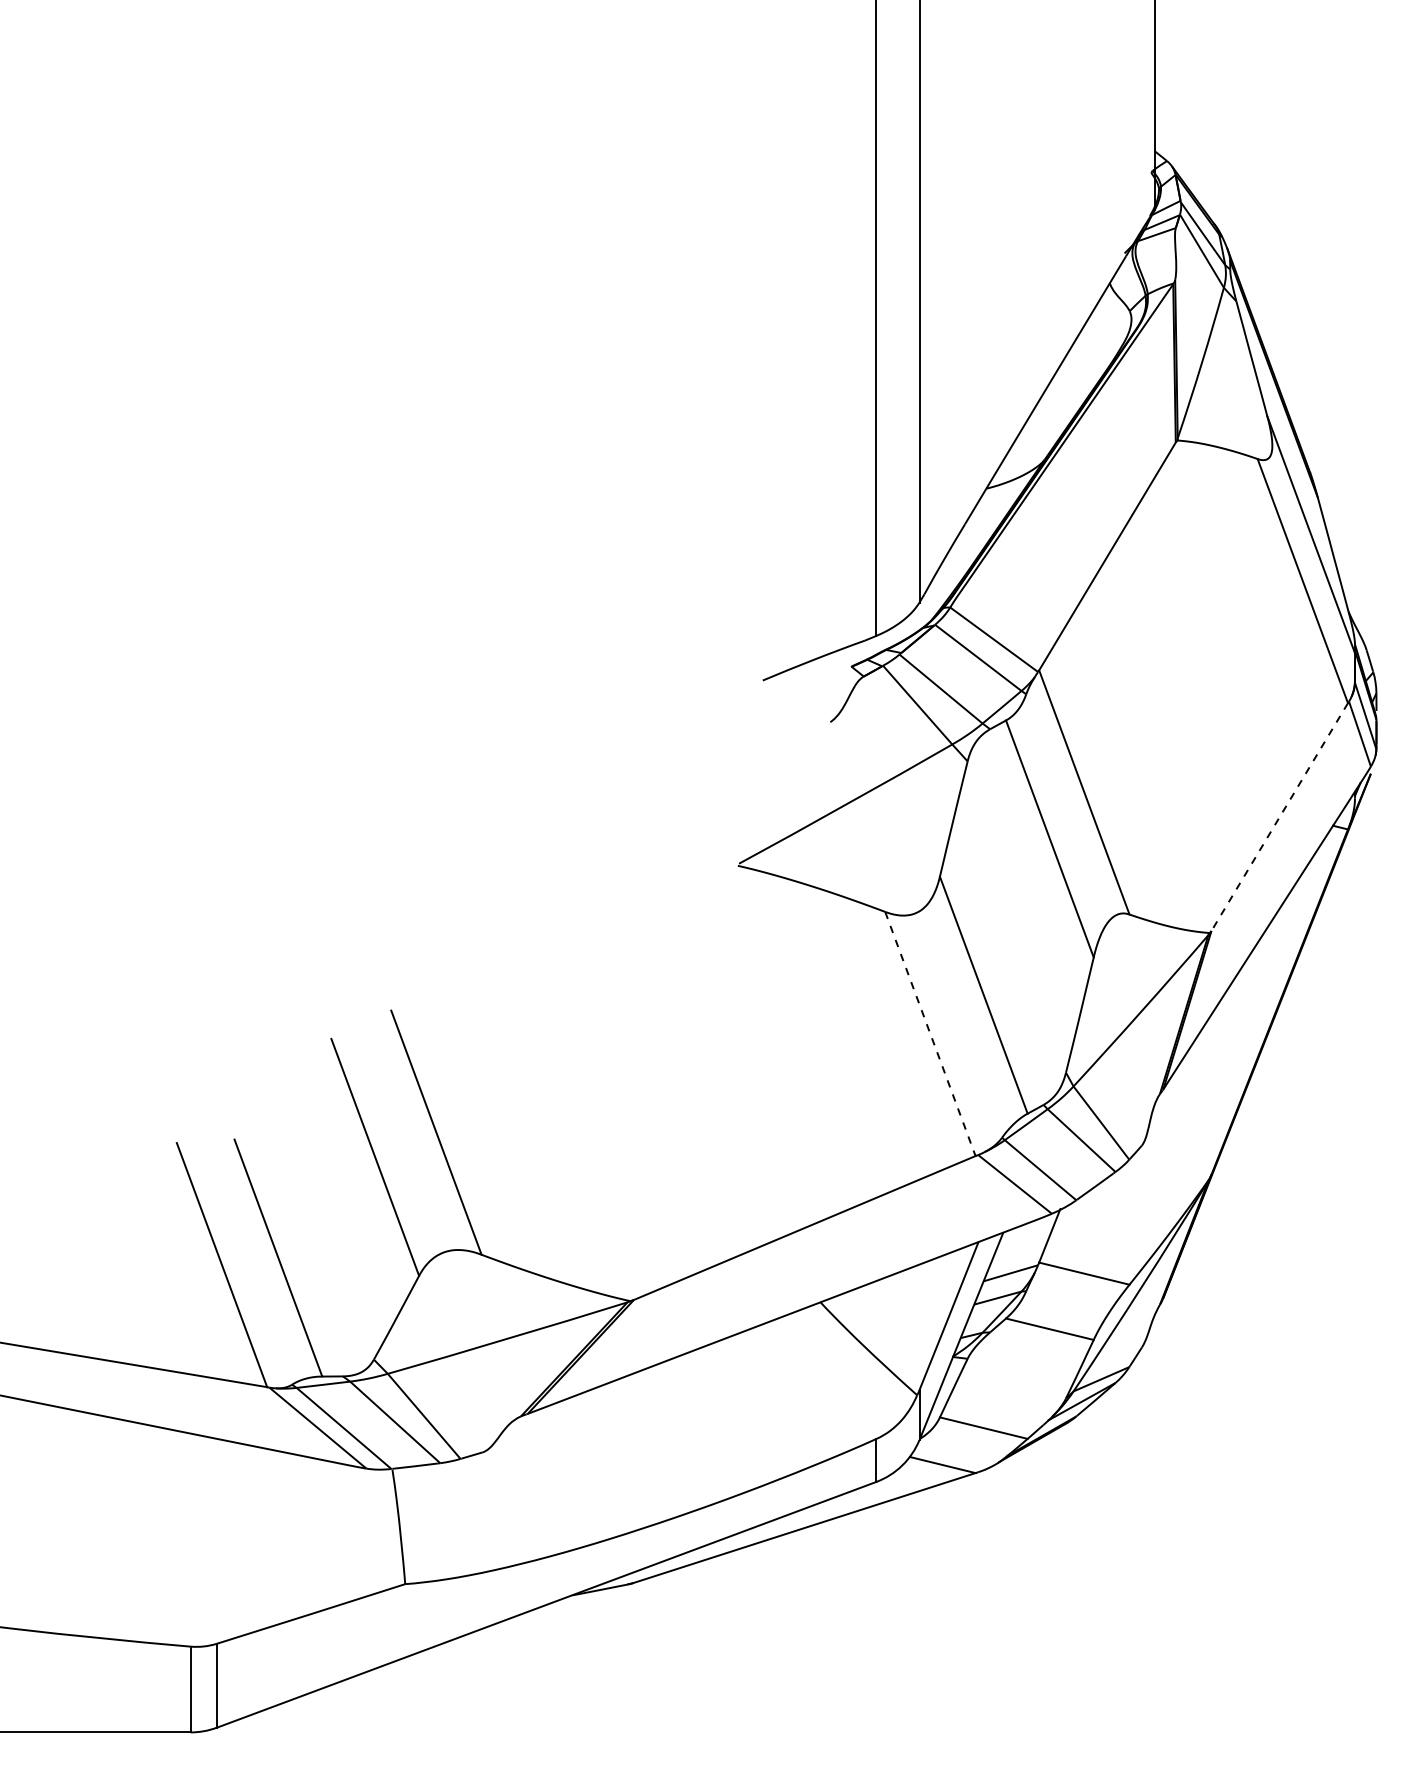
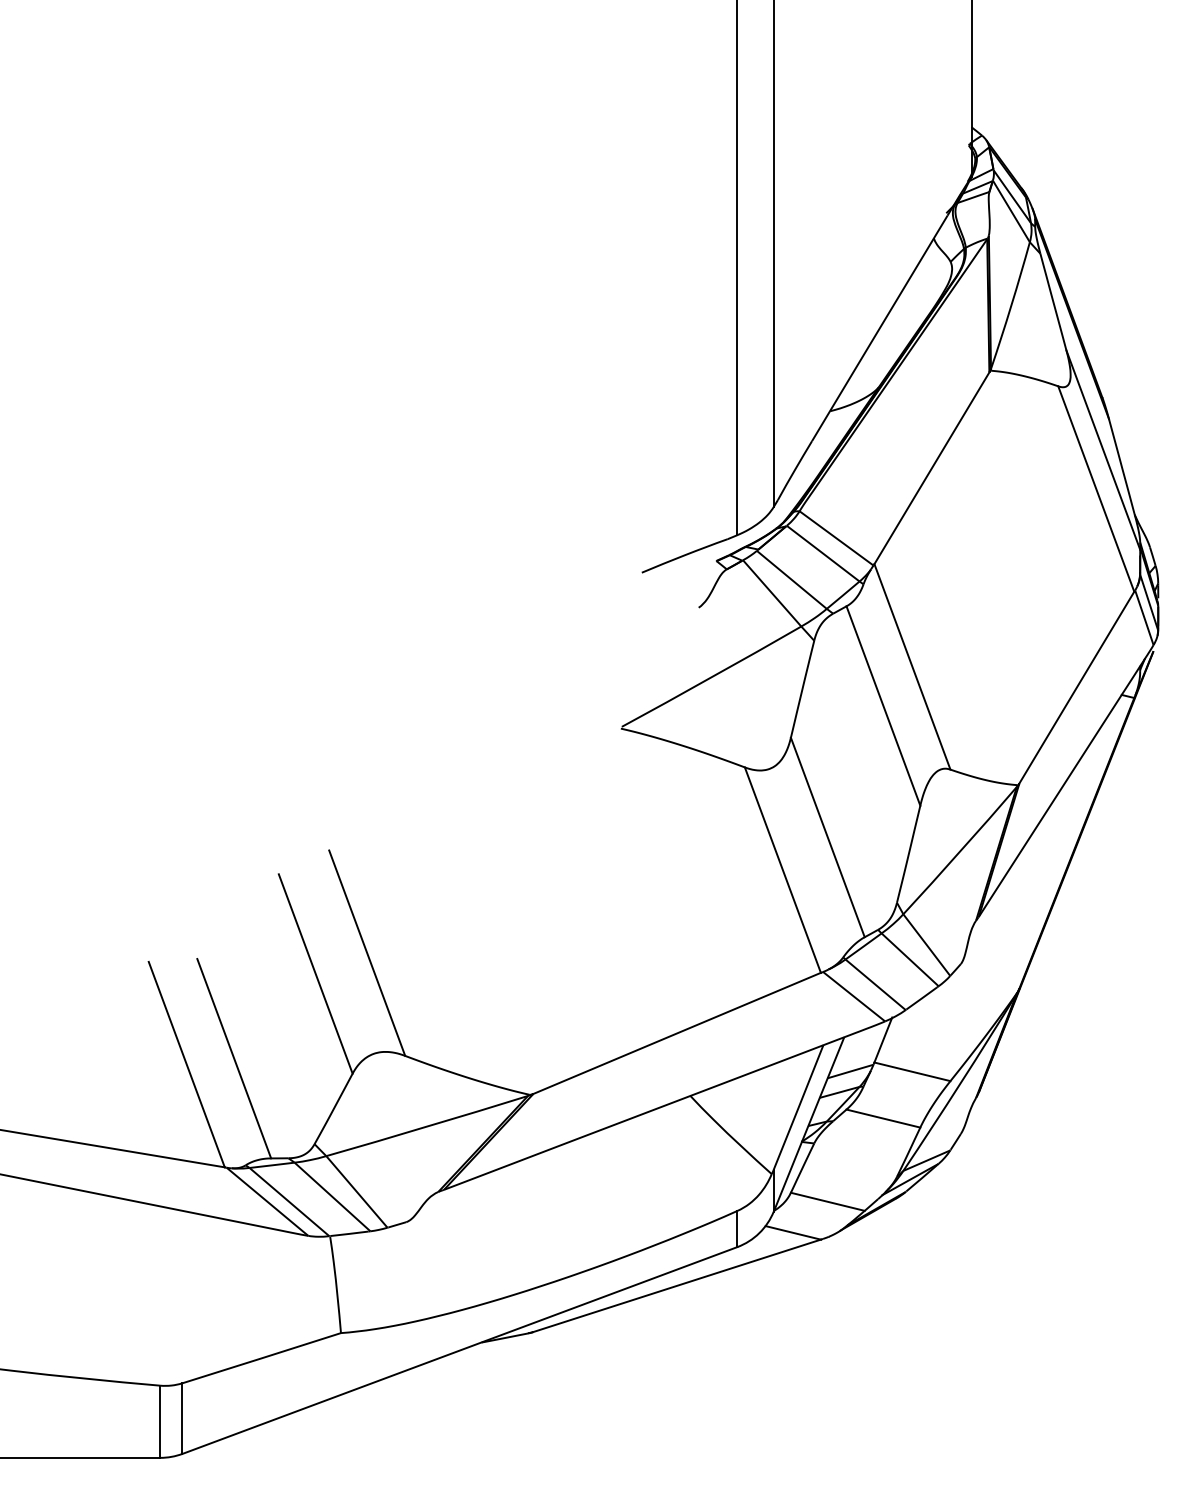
line: (1279, 817) -> (1076, 687), dashed -> solid
line: (930, 1034) -> (782, 870), dashed -> solid

